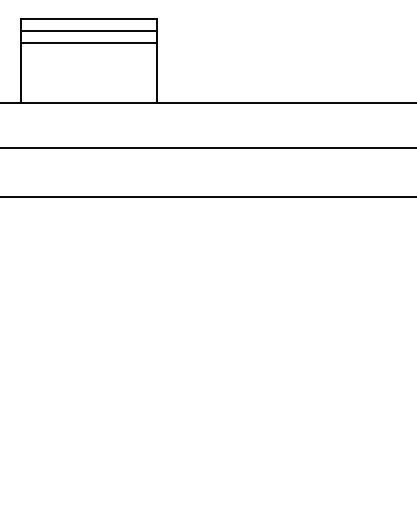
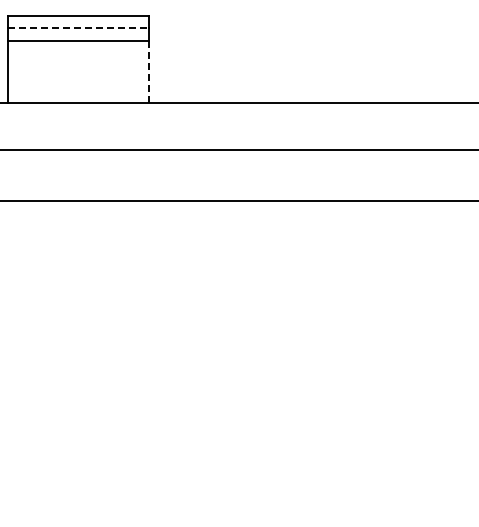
line: (88, 31) -> (78, 28), solid -> dashed
line: (157, 72) -> (149, 71), solid -> dashed

